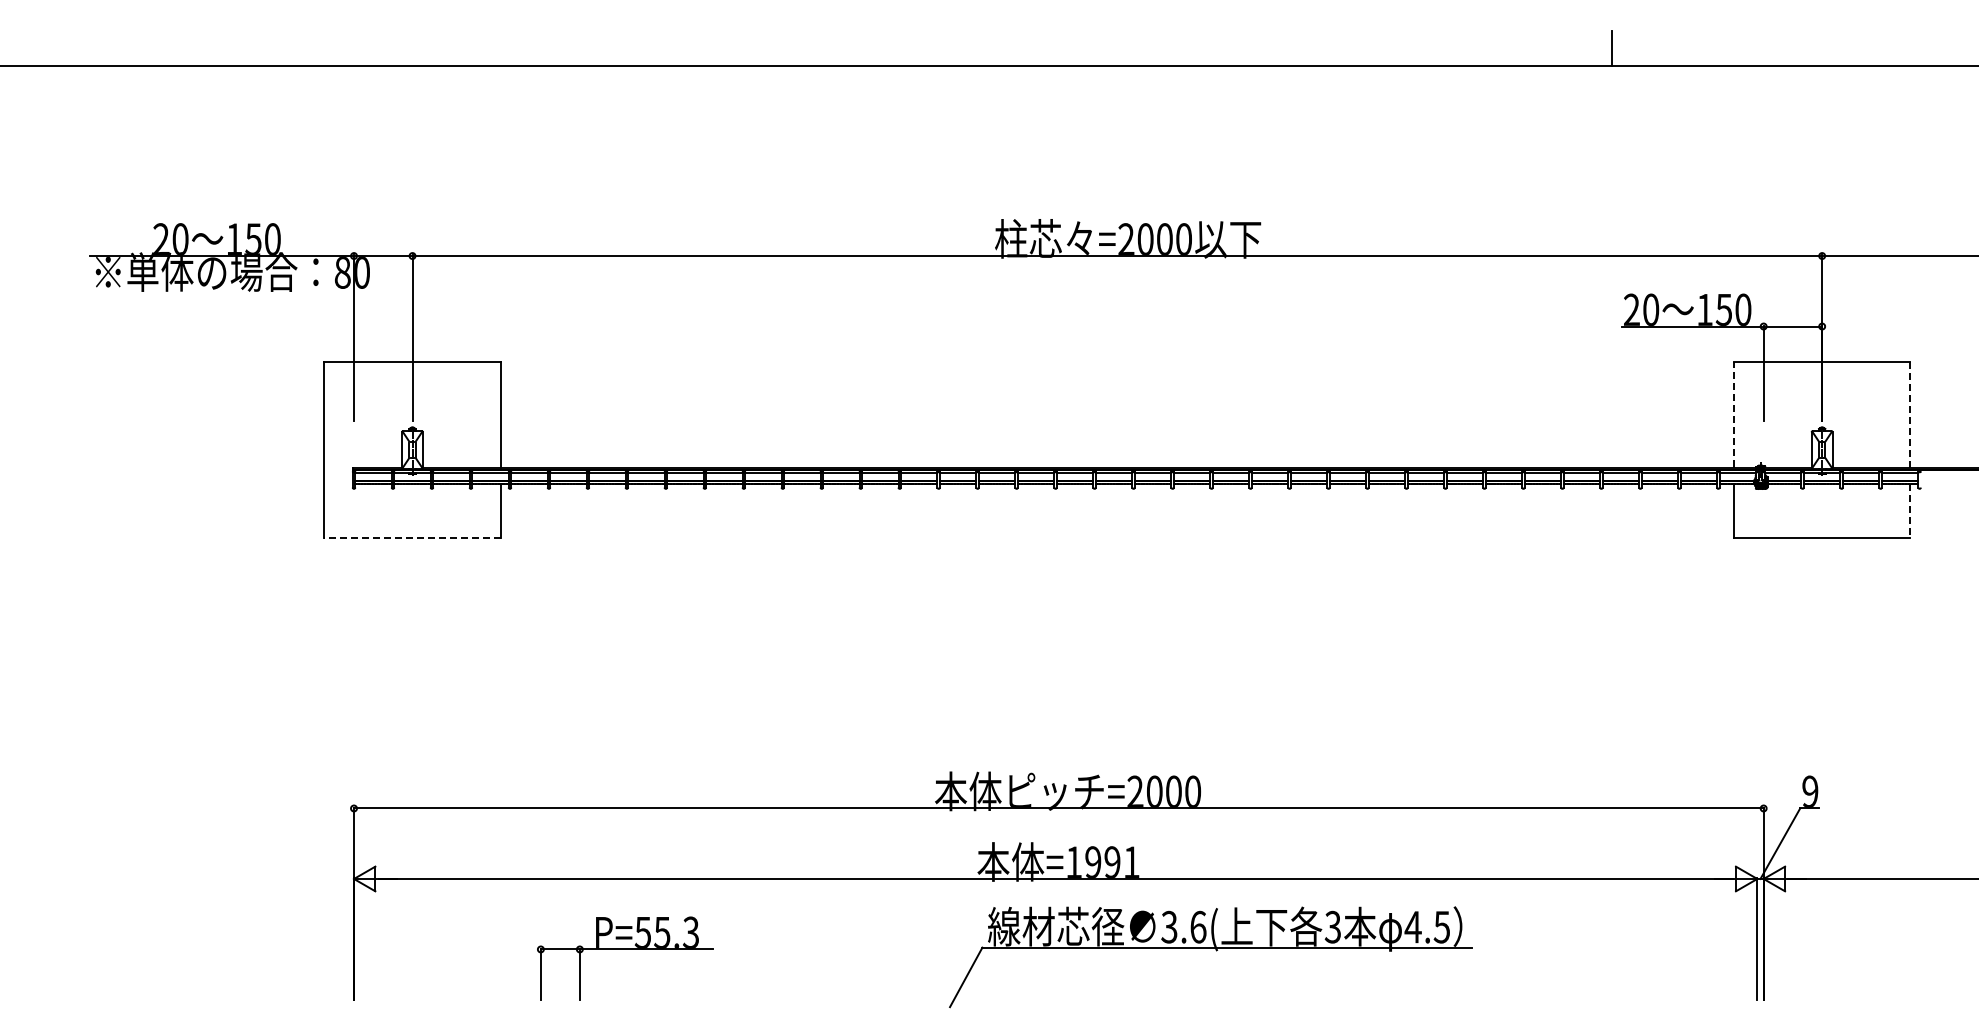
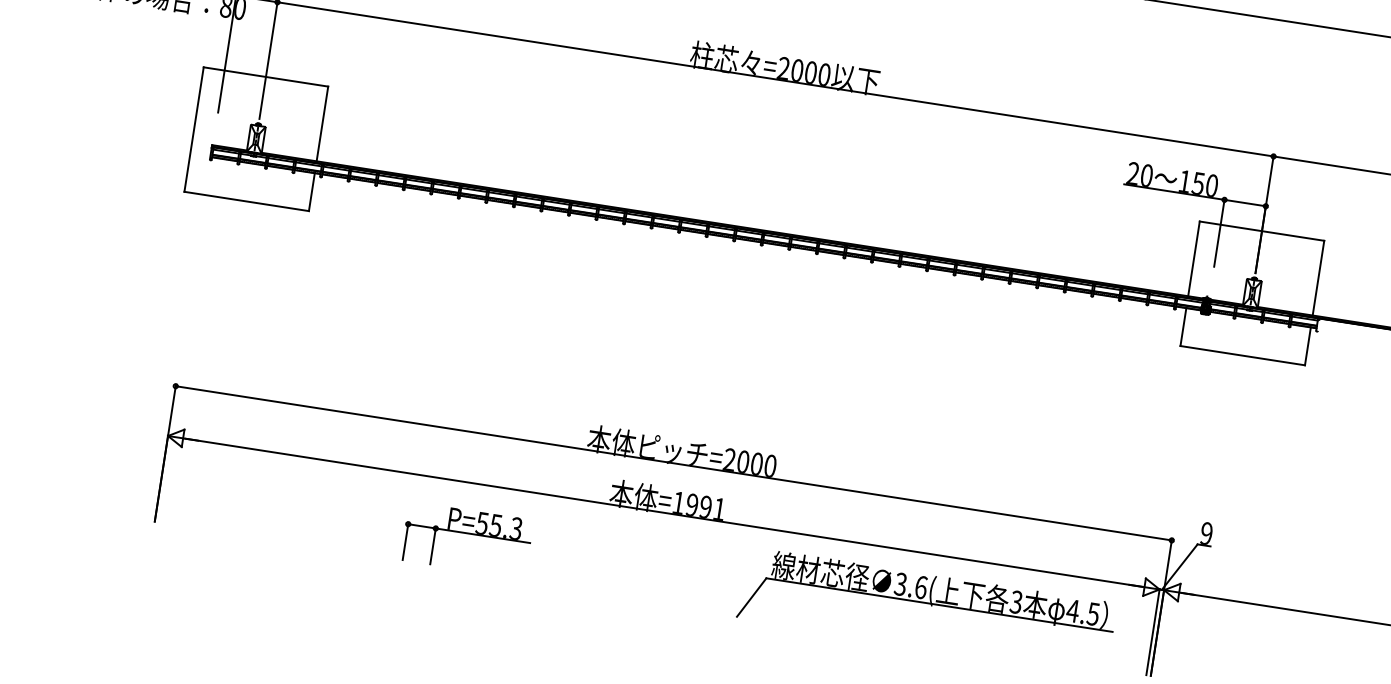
line: (1734, 414) -> (1194, 258), dashed -> solid
line: (1910, 414) -> (1318, 278), dashed -> solid
line: (1910, 511) -> (1308, 346), dashed -> solid
line: (412, 537) -> (246, 201), dashed -> solid
part: (625, 949) -> (468, 533), moved
part: (1216, 951) -> (931, 606), moved

